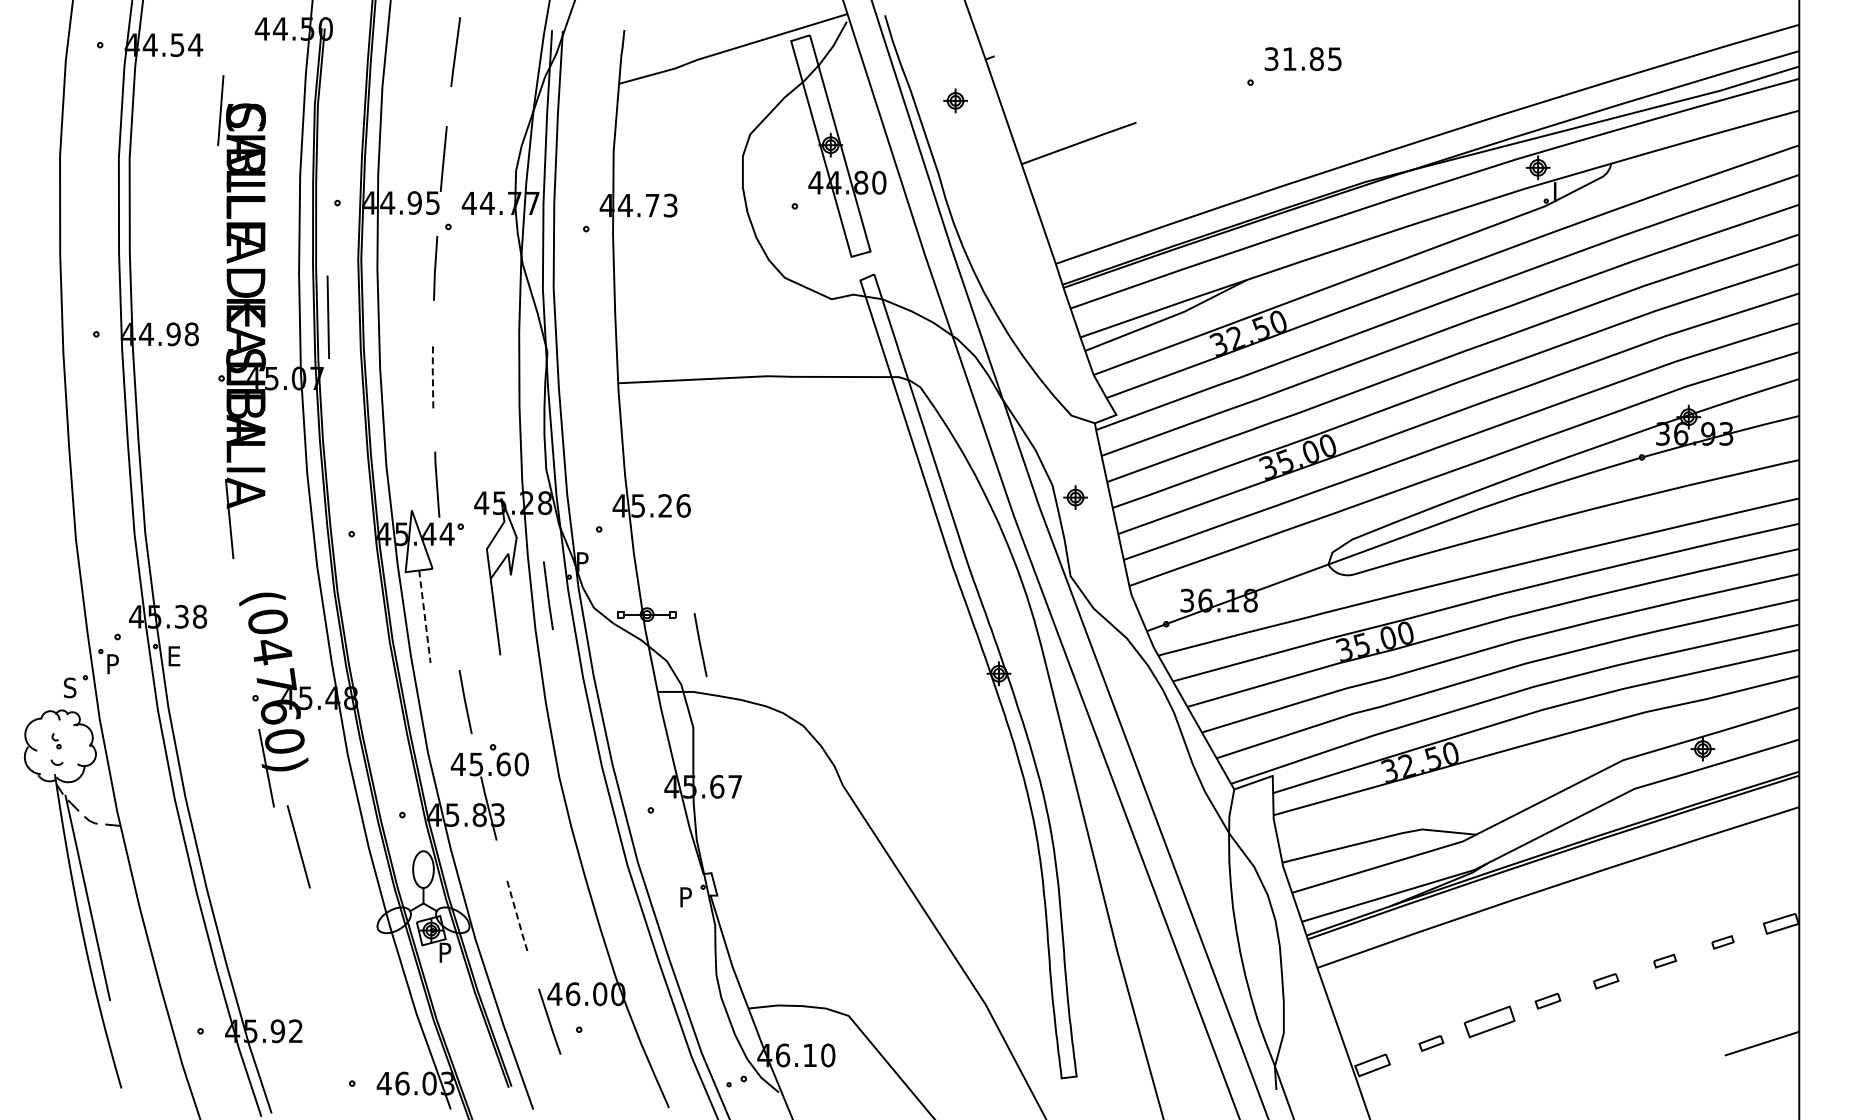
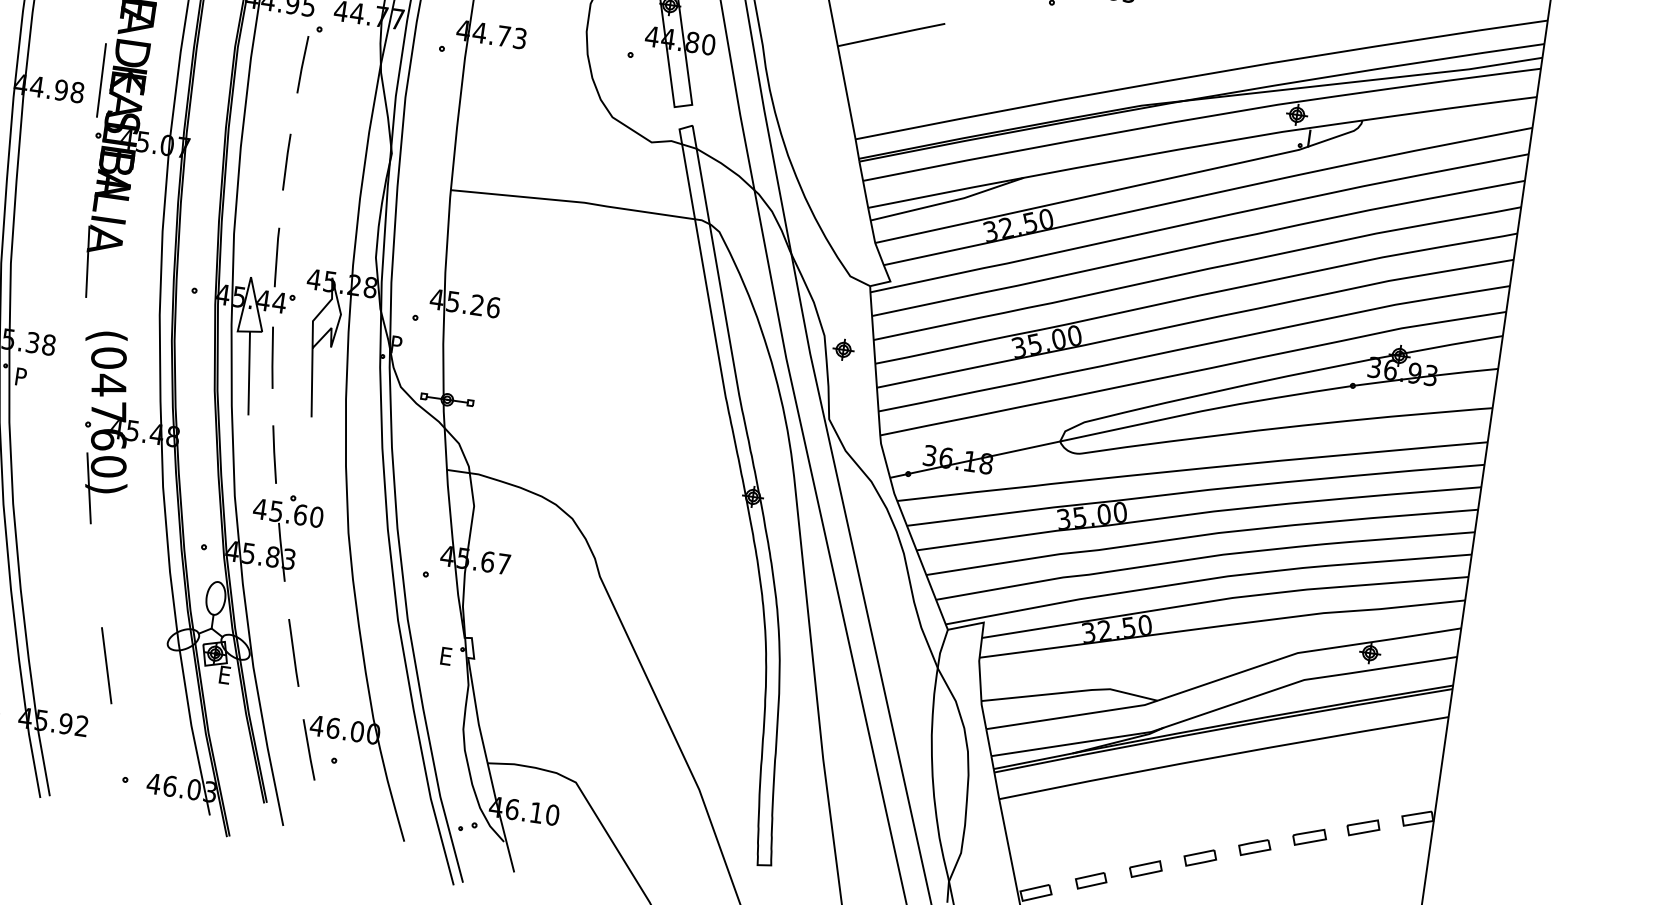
line: (327, 316) -> (100, 79), moved
line: (432, 378) -> (286, 162), dashed -> solid
line: (548, 595) -> (272, 357), moved
line: (424, 616) -> (248, 373), dashed -> solid
line: (700, 645) -> (490, 434), removed
text: (175, 656) -> (22, 377), E -> P
line: (298, 846) -> (106, 665), moved
text: (686, 897) -> (446, 656), P -> E
line: (517, 918) -> (293, 653), dashed -> solid
part: (1722, 942) -> (1363, 827), size x1.67
text: (446, 952) -> (225, 675), P -> E
part: (1664, 960) -> (1309, 836), size x1.67
part: (1605, 981) -> (1254, 847), size x1.43
part: (1547, 1000) -> (1199, 857), size x1.43
part: (1489, 1021) -> (1145, 868), size x0.71
part: (1431, 1043) -> (1091, 880), size x1.43

